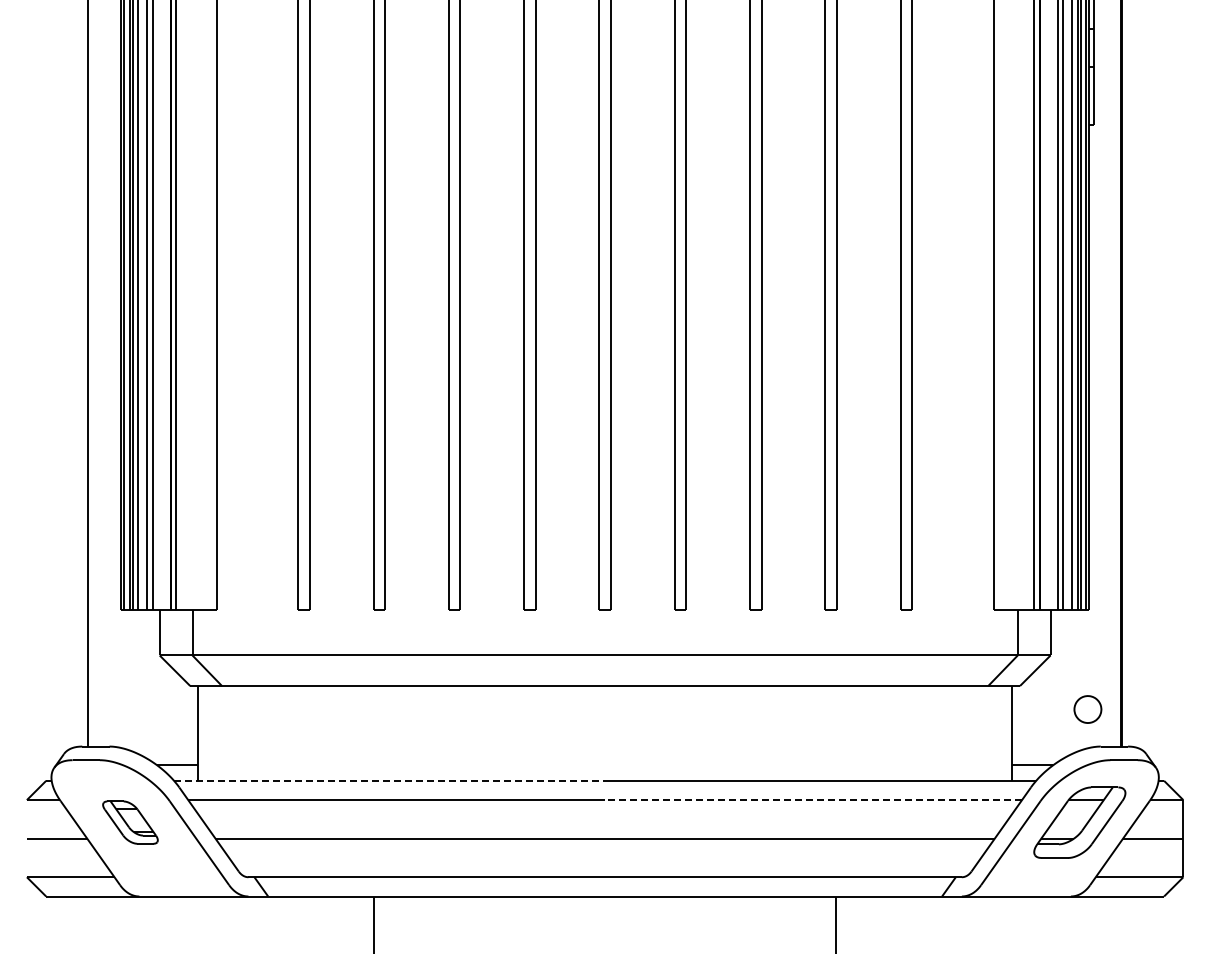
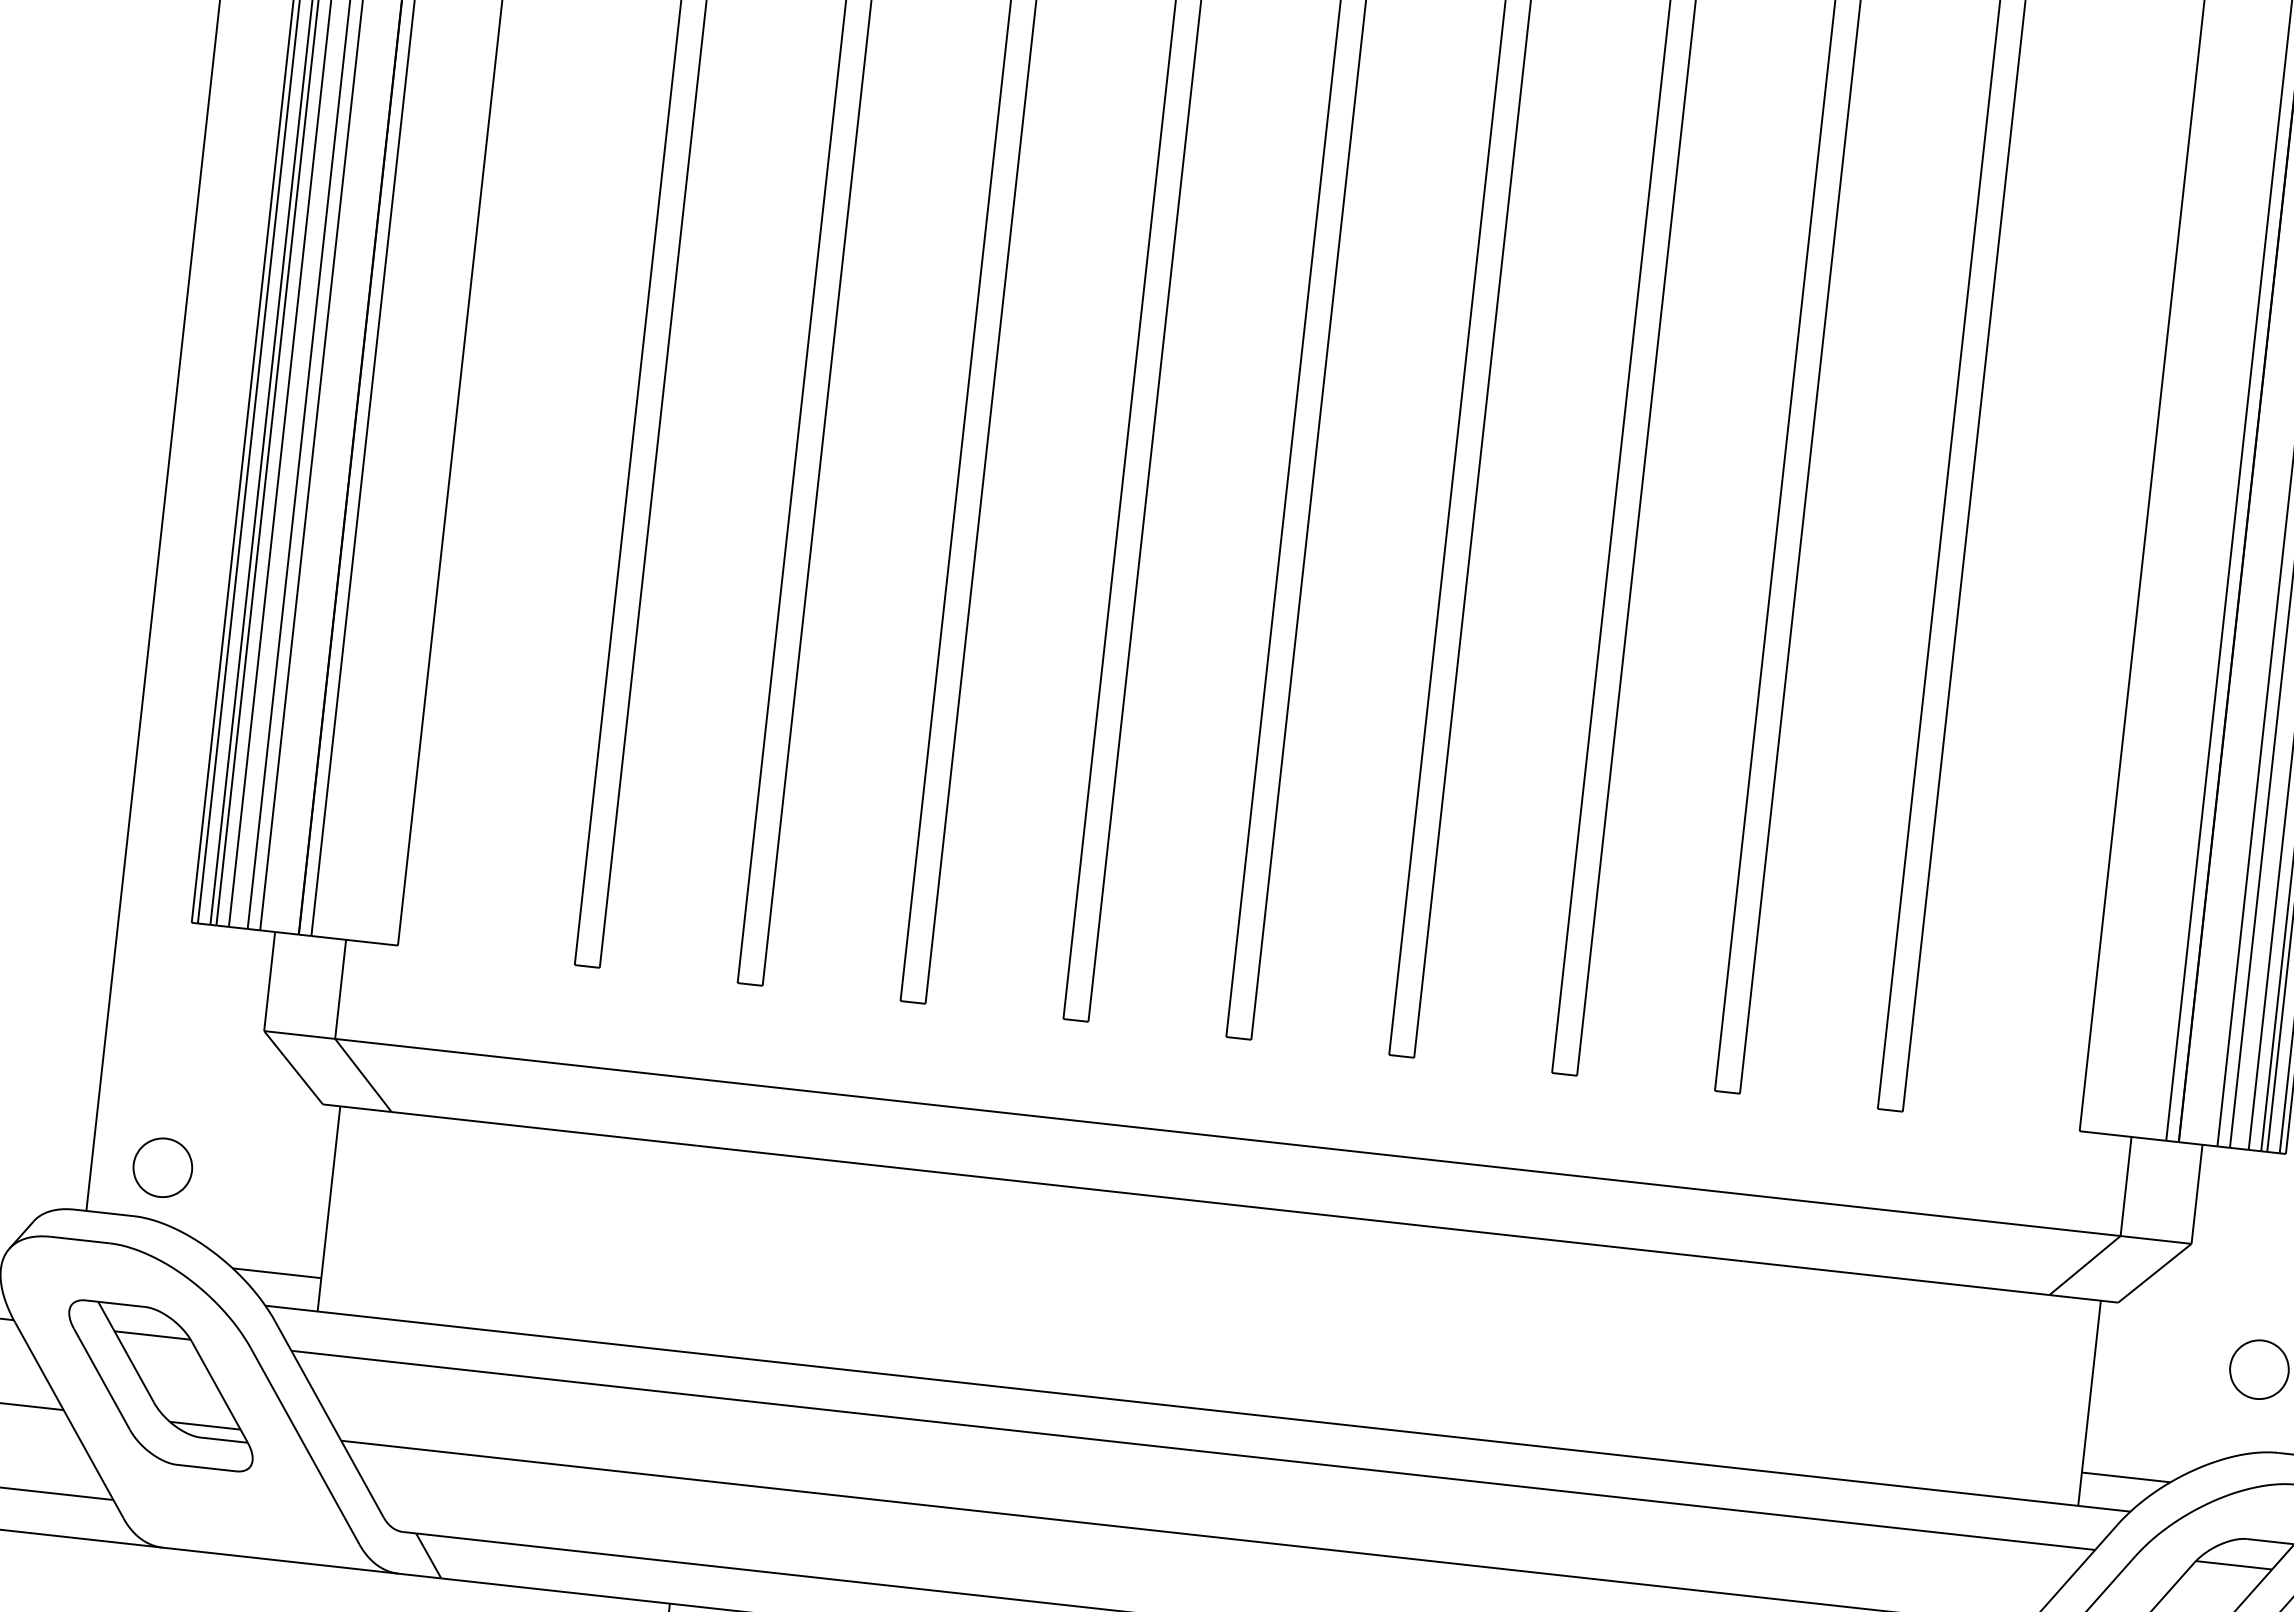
part: (120, 722) -> (163, 1166), added
line: (389, 780) -> (731, 1356), dashed -> solid
line: (813, 800) -> (1643, 1500), dashed -> solid
part: (130, 822) -> (161, 1385), size x1.67

